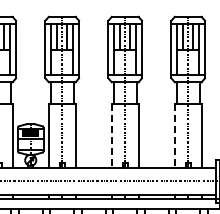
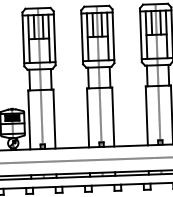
line: (111, 136) -> (87, 118), dashed -> solid
line: (174, 136) -> (146, 116), dashed -> solid

